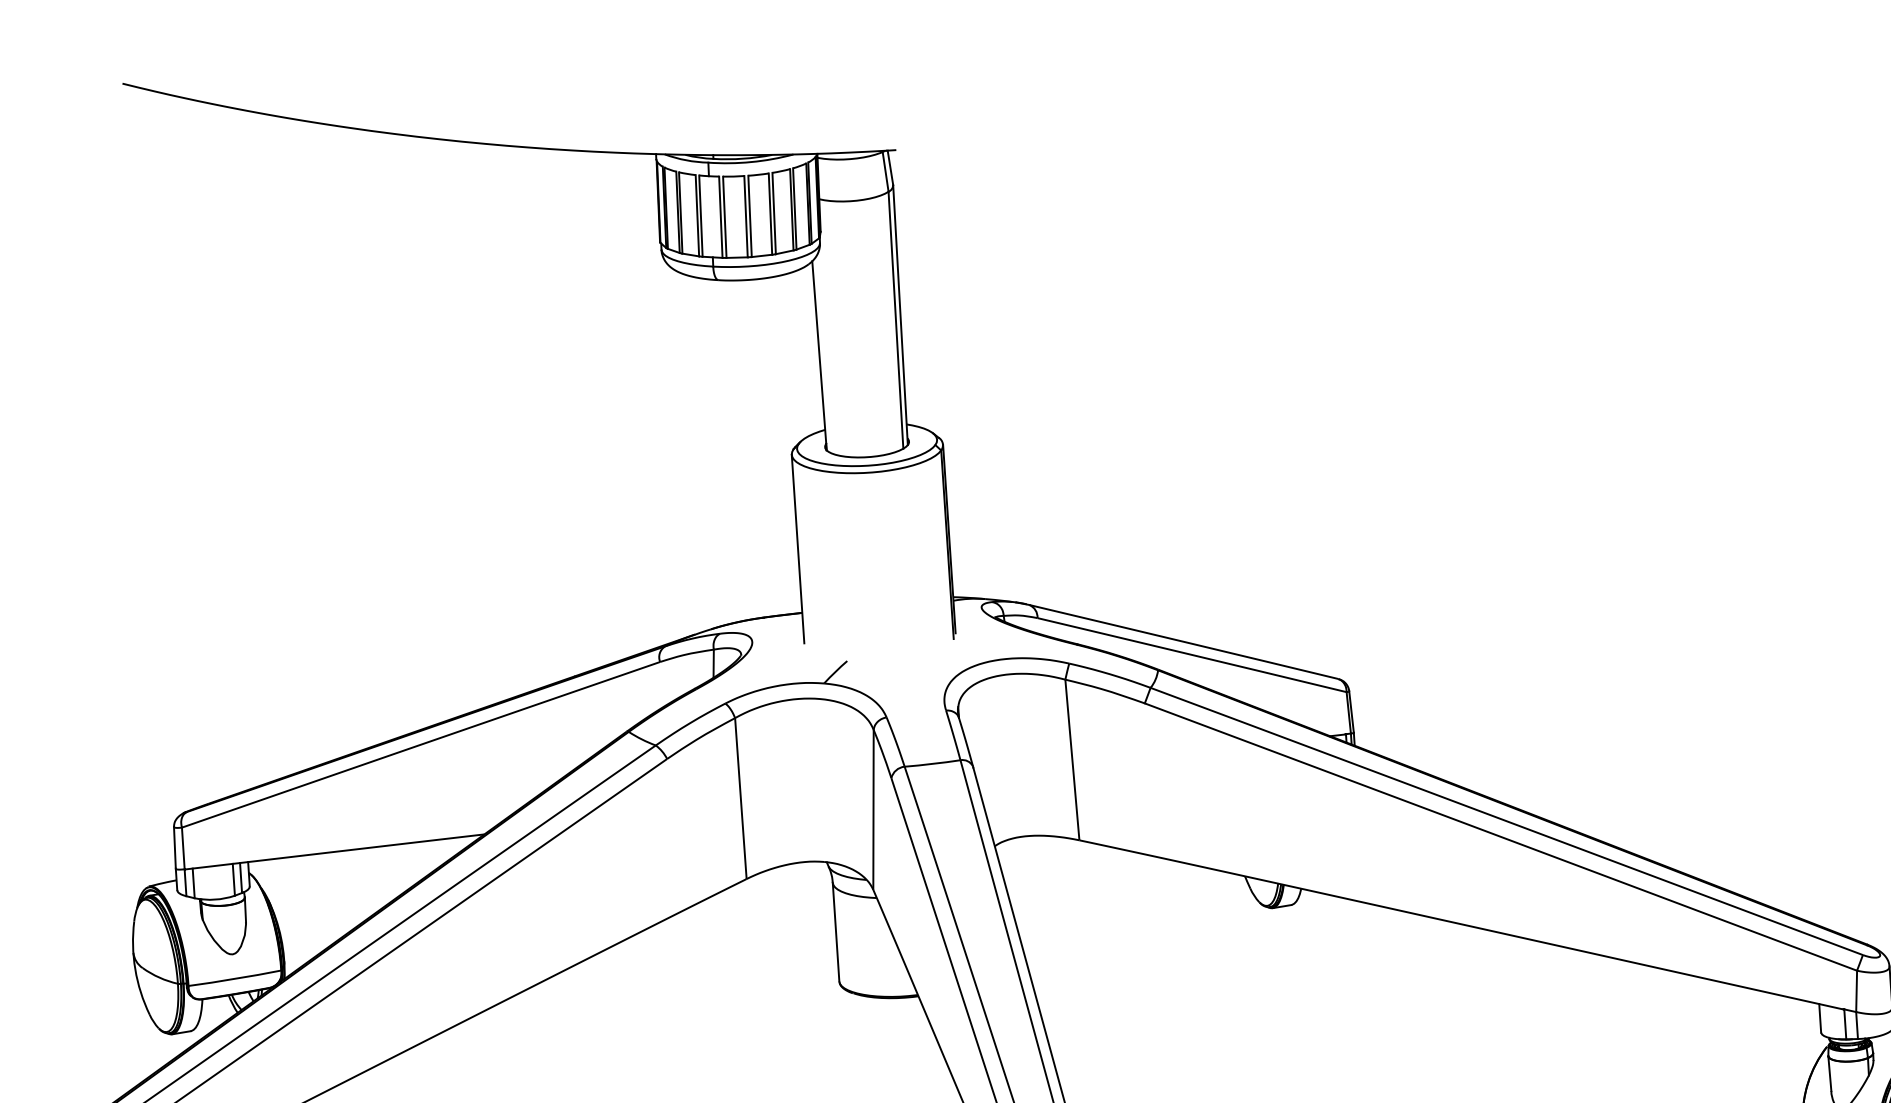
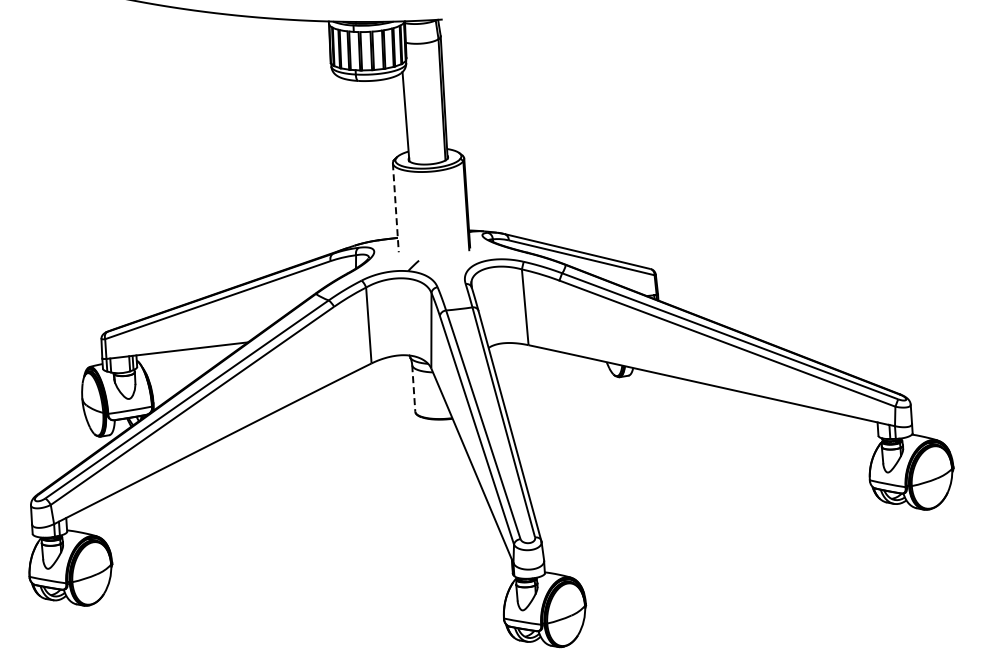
line: (797, 548) -> (395, 207), solid -> dashed
line: (835, 932) -> (413, 388), solid -> dashed

